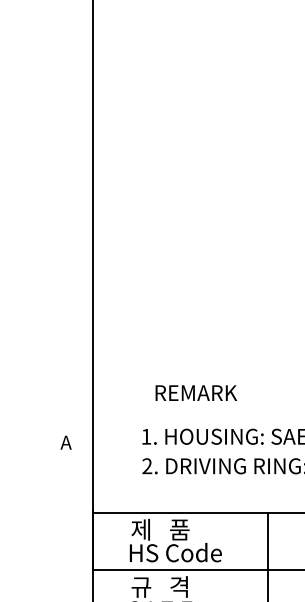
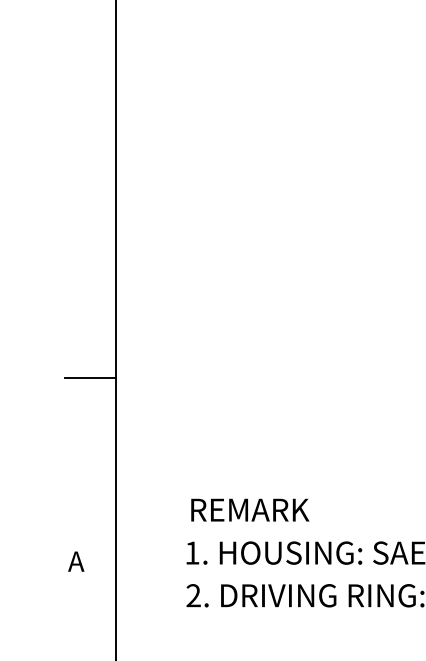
line: (75, 315) -> (89, 377), added
text: (196, 392) -> (250, 509), moved

